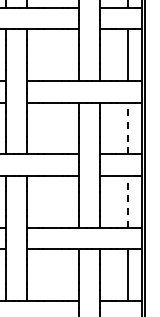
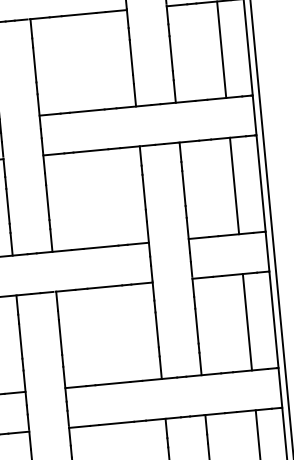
line: (127, 128) -> (234, 185), dashed -> solid
line: (127, 201) -> (247, 321), dashed -> solid

